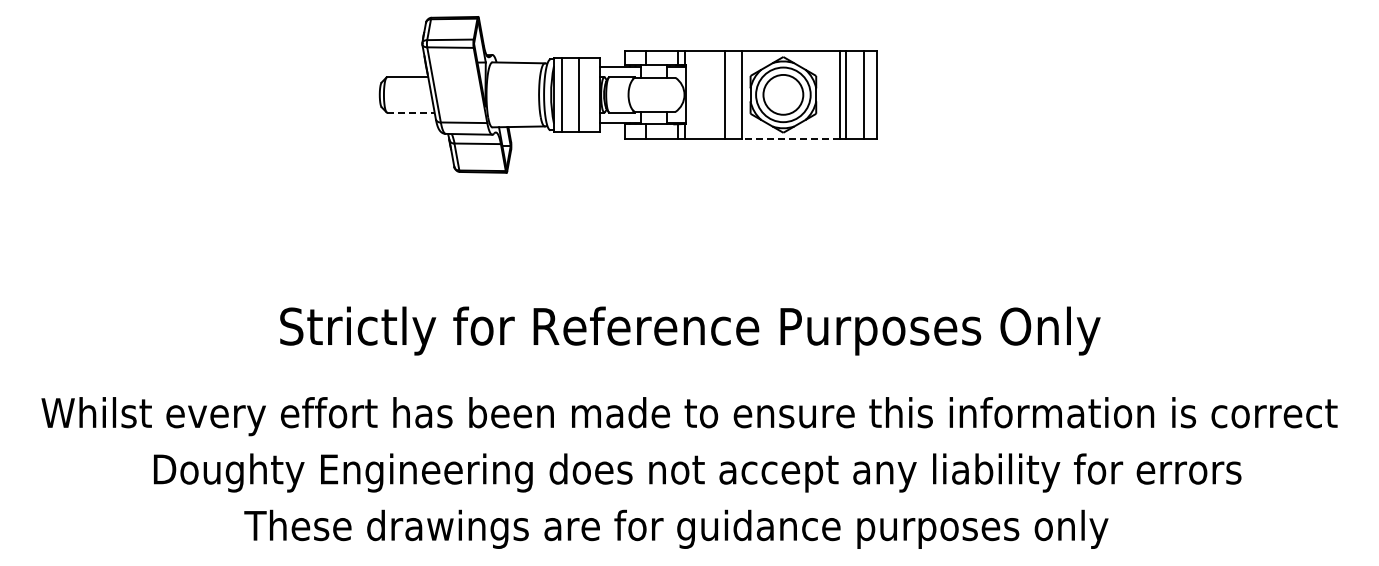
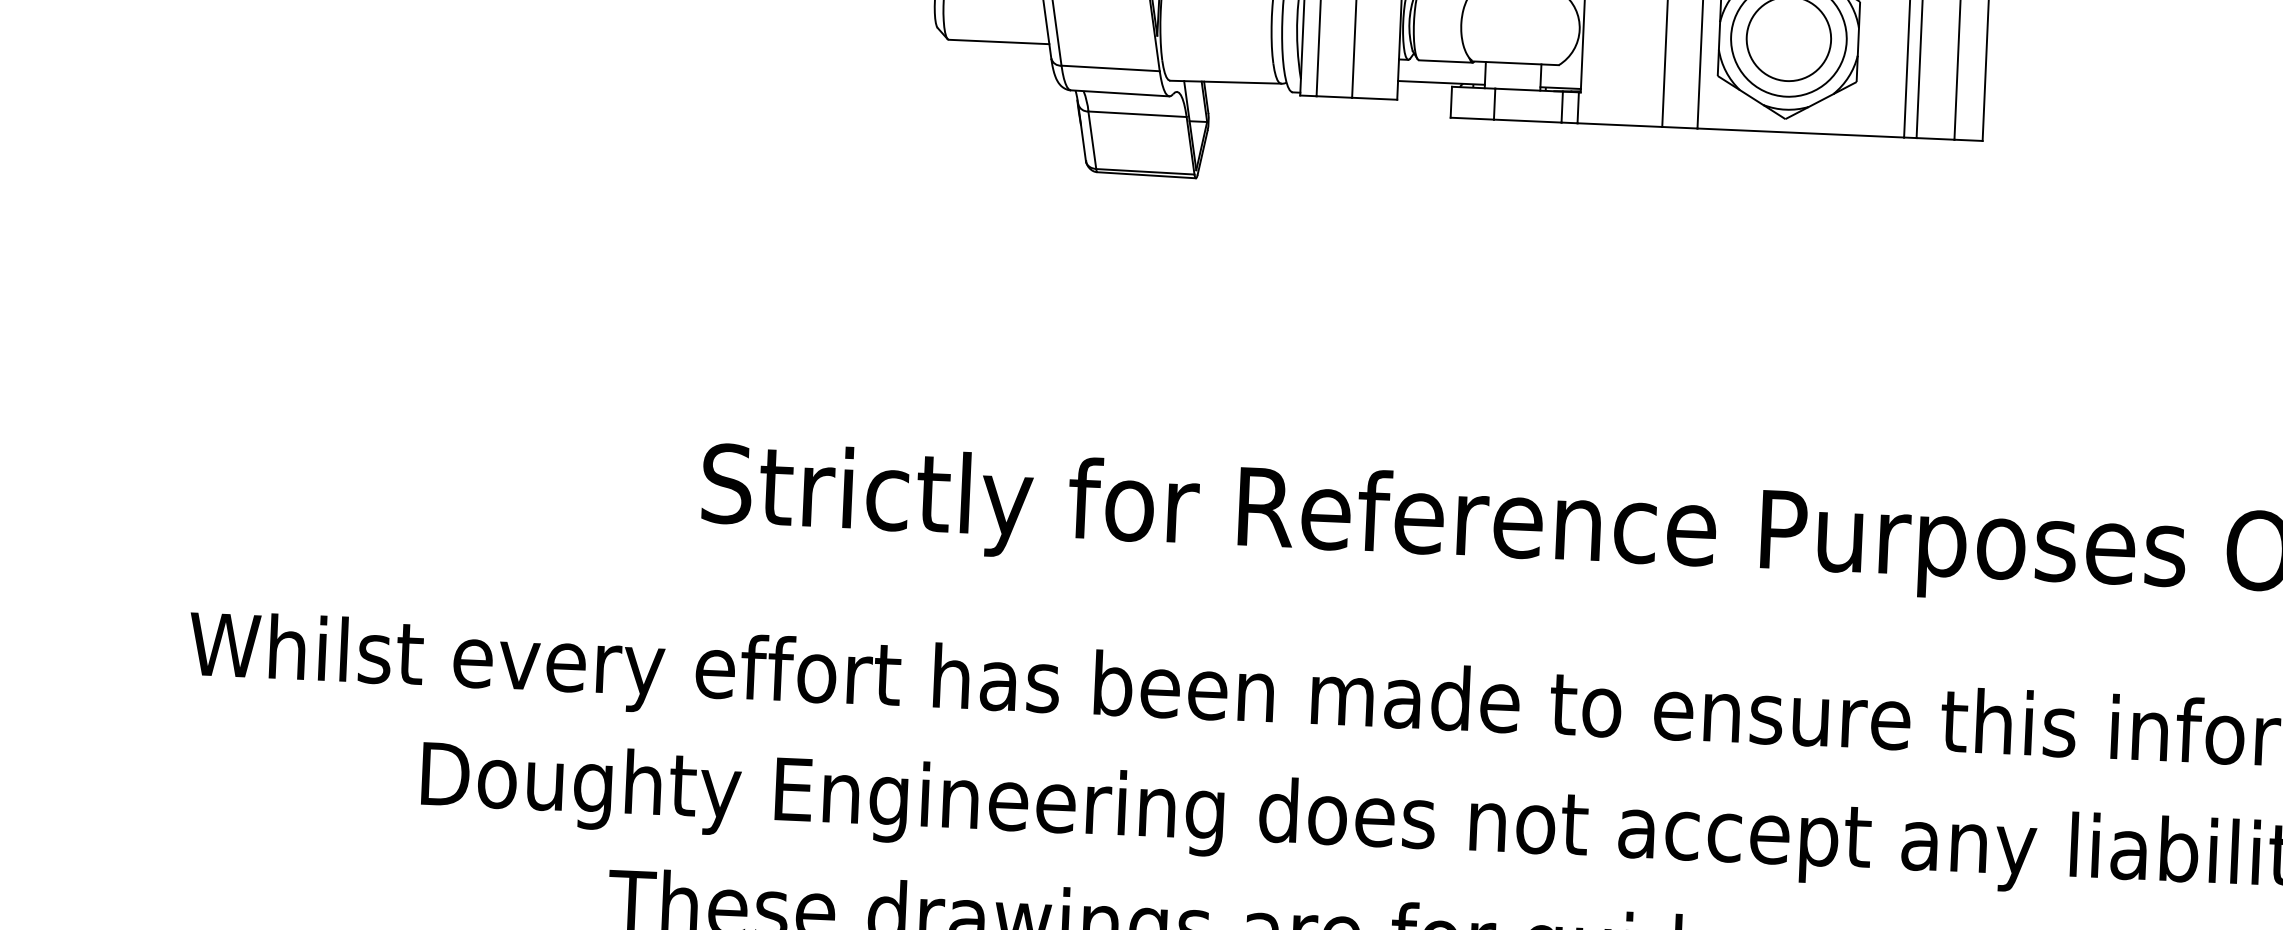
line: (410, 112) -> (998, 41), dashed -> solid
line: (790, 139) -> (1799, 134), dashed -> solid

